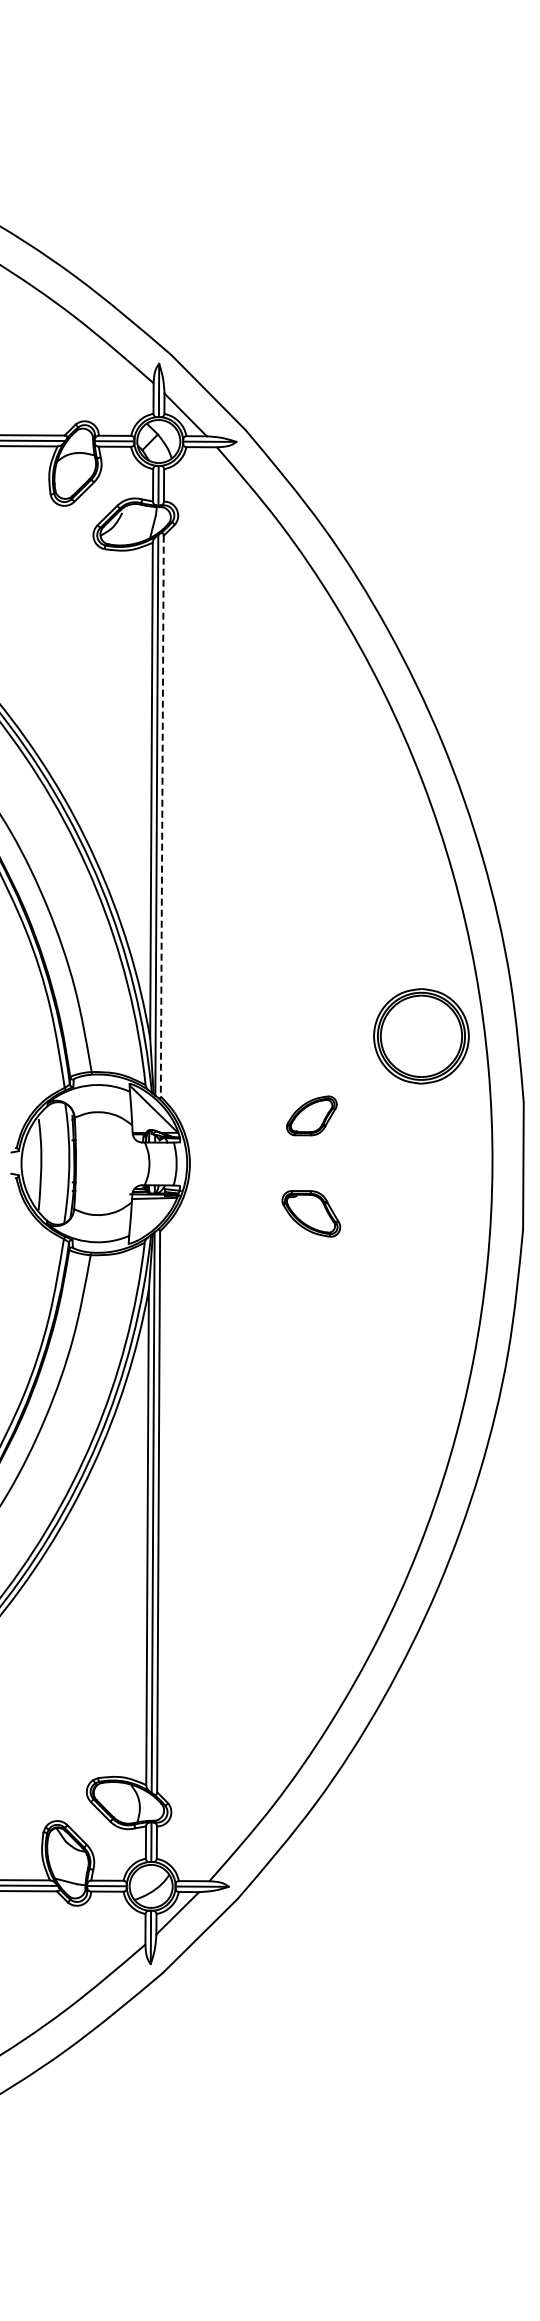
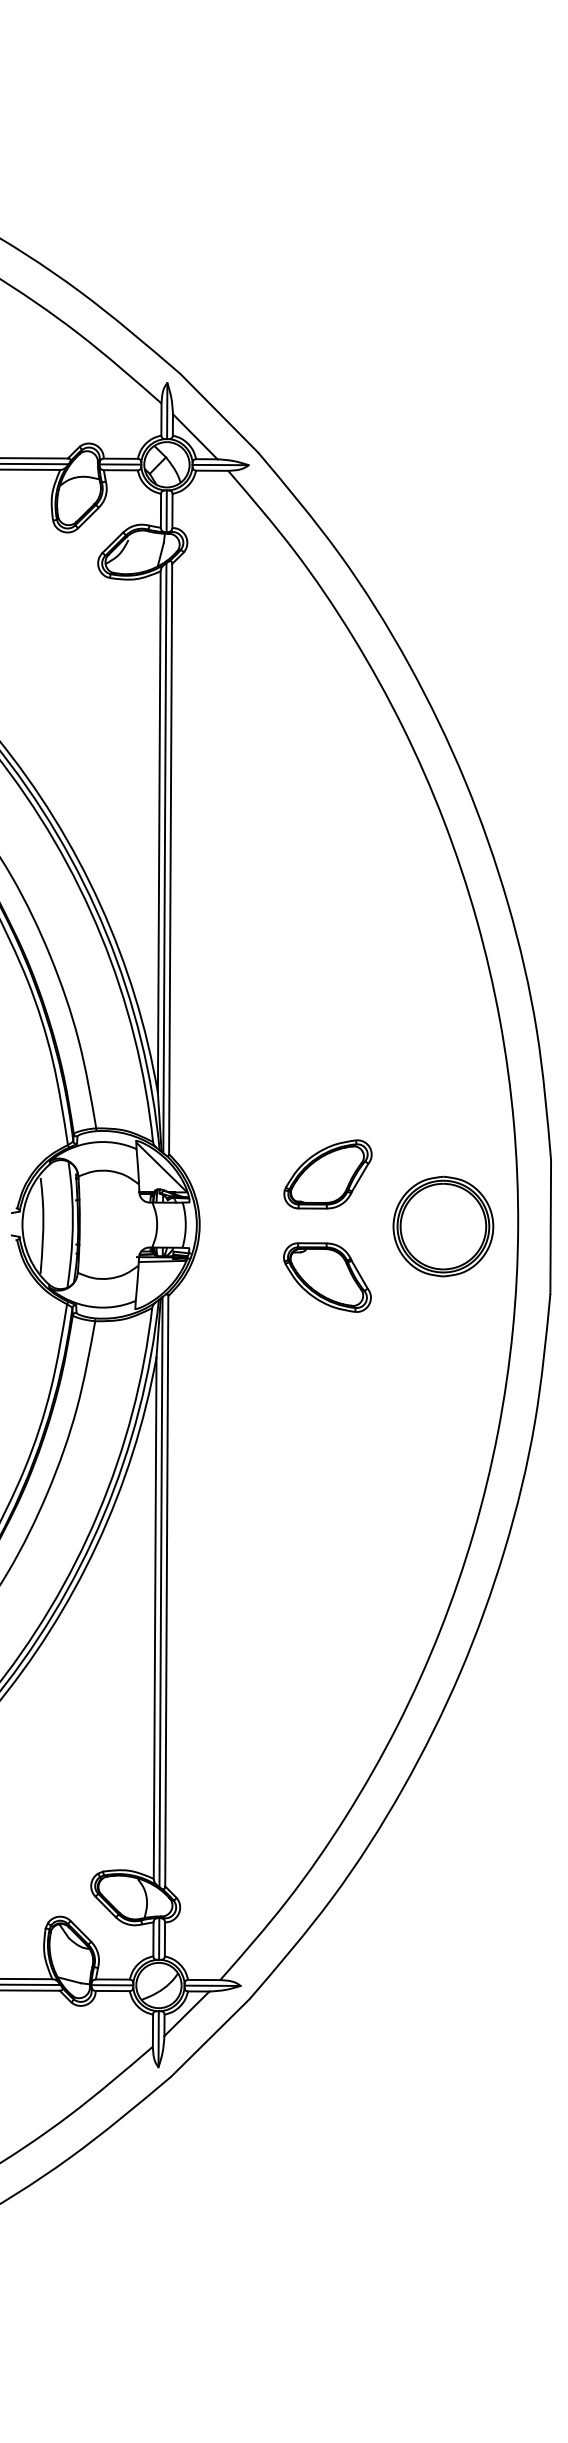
line: (162, 816) -> (170, 859), dashed -> solid
part: (421, 1036) -> (443, 1226), moved
part: (311, 1115) -> (327, 1174), size x1.67
part: (311, 1213) -> (327, 1277), size x1.43

